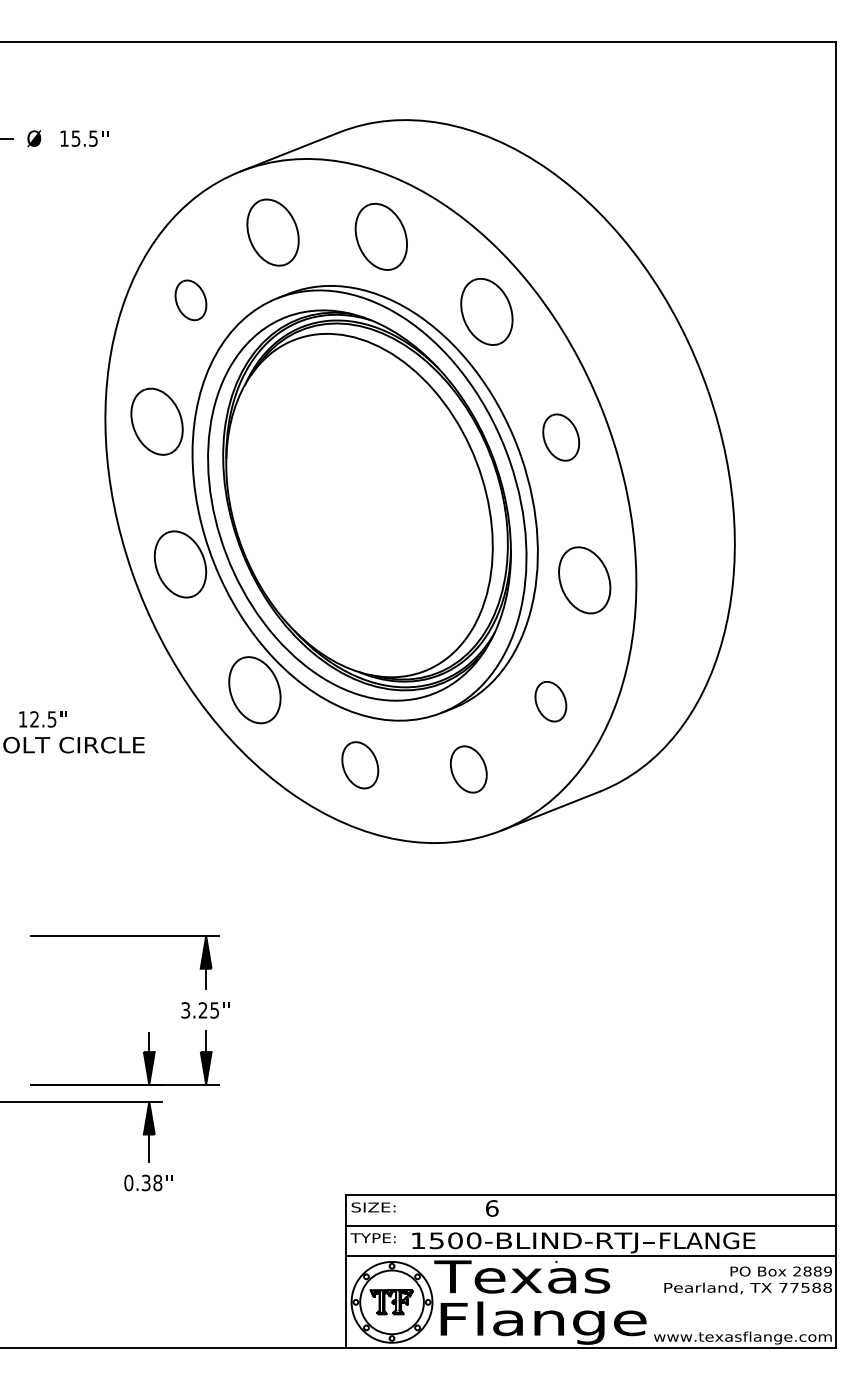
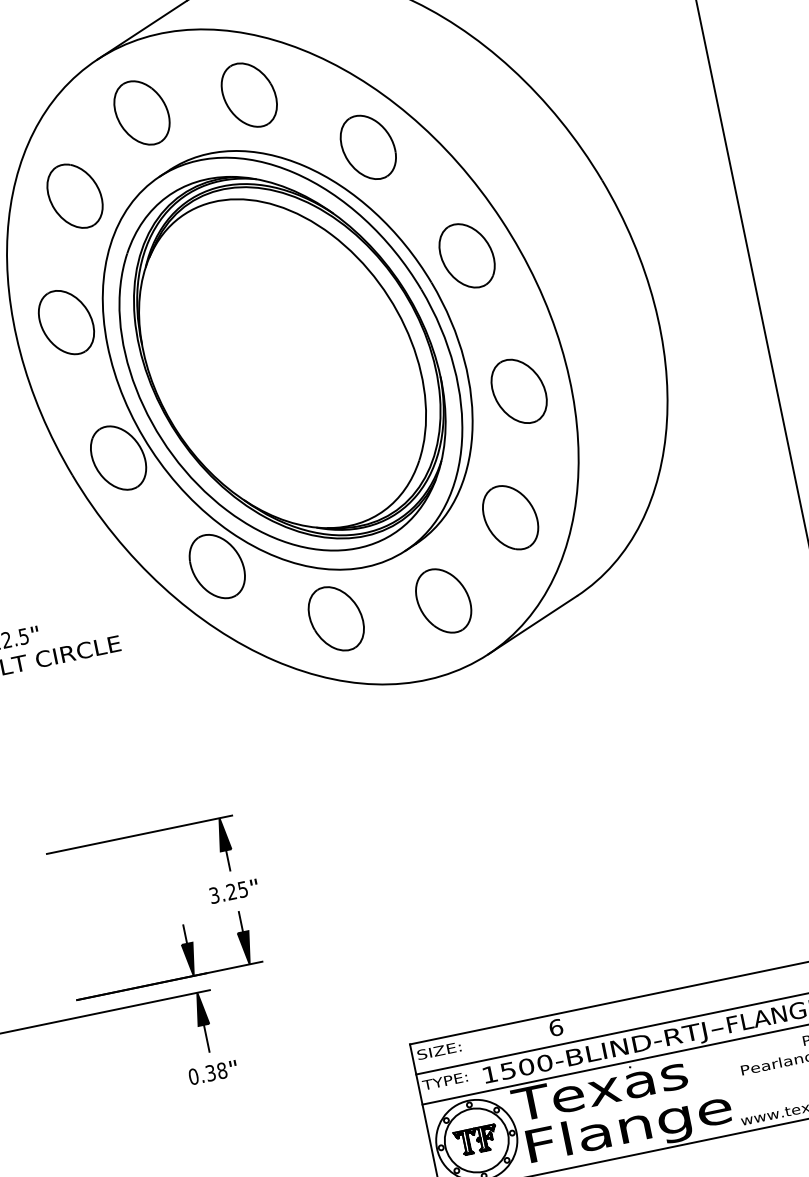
part: (190, 300) -> (74, 196), size x1.67
part: (560, 437) -> (466, 255), size x1.43
part: (550, 701) -> (510, 517), size x1.67
part: (359, 765) -> (335, 619), size x1.43
part: (468, 769) -> (443, 601), size x1.43

